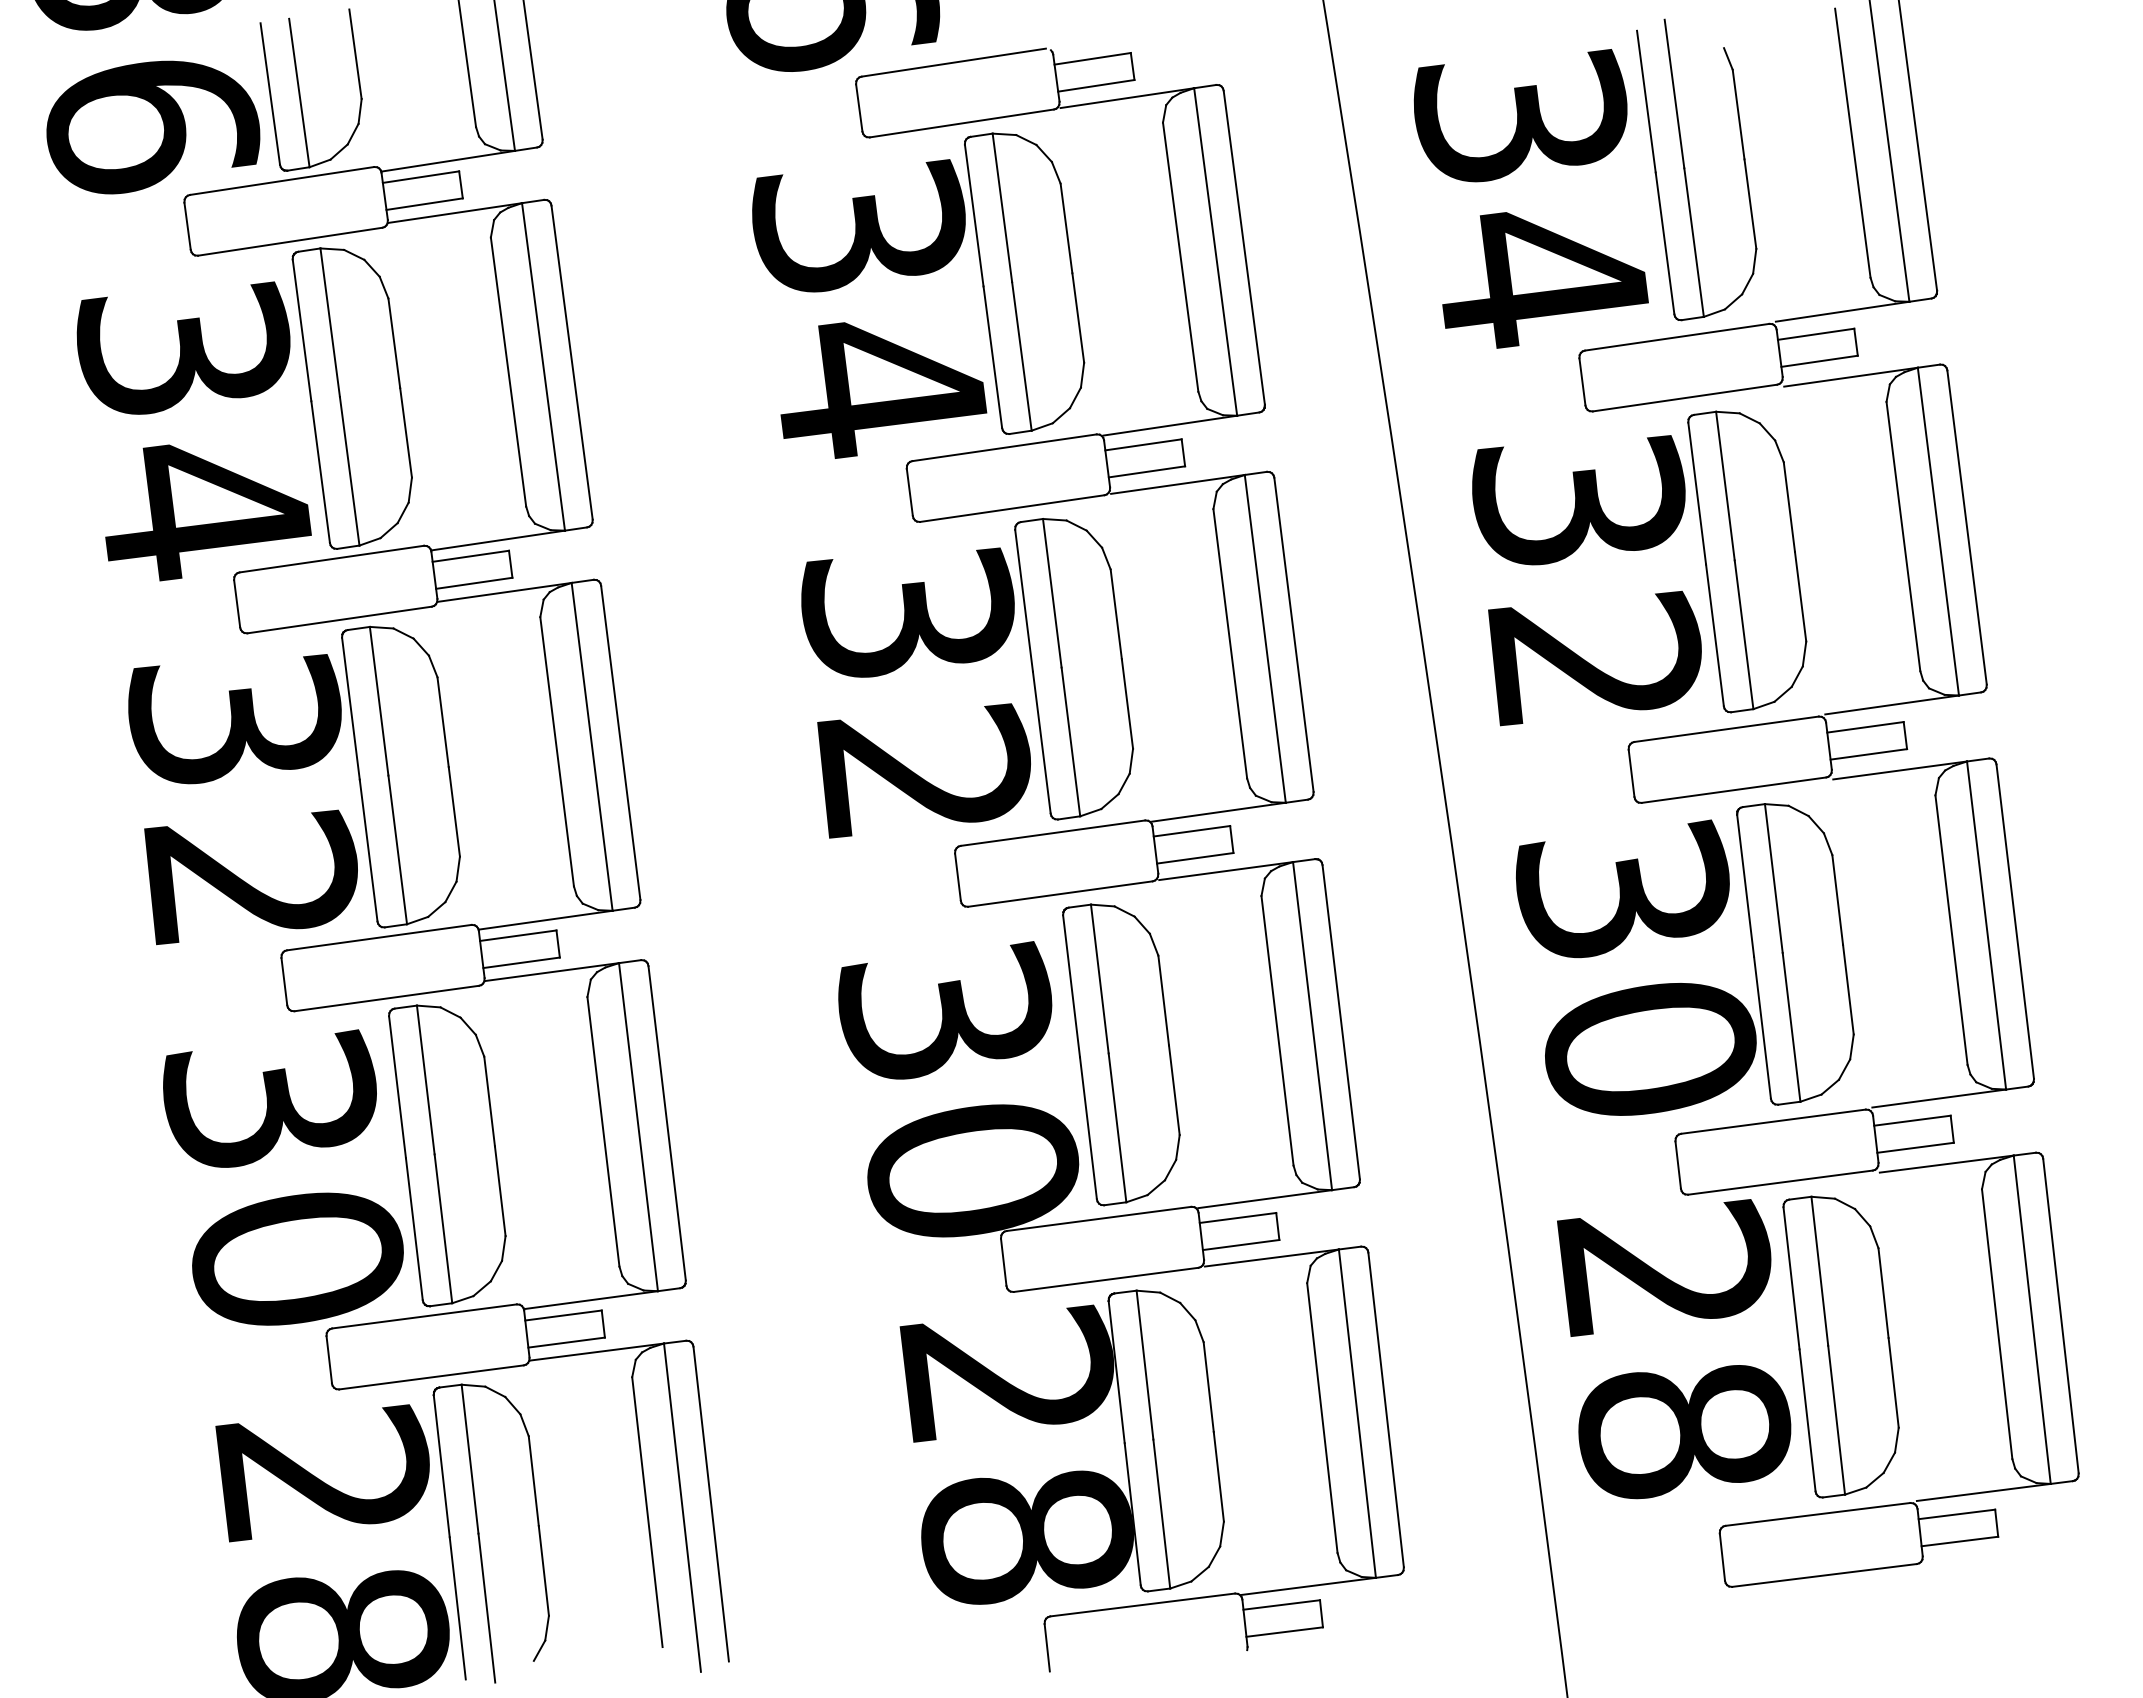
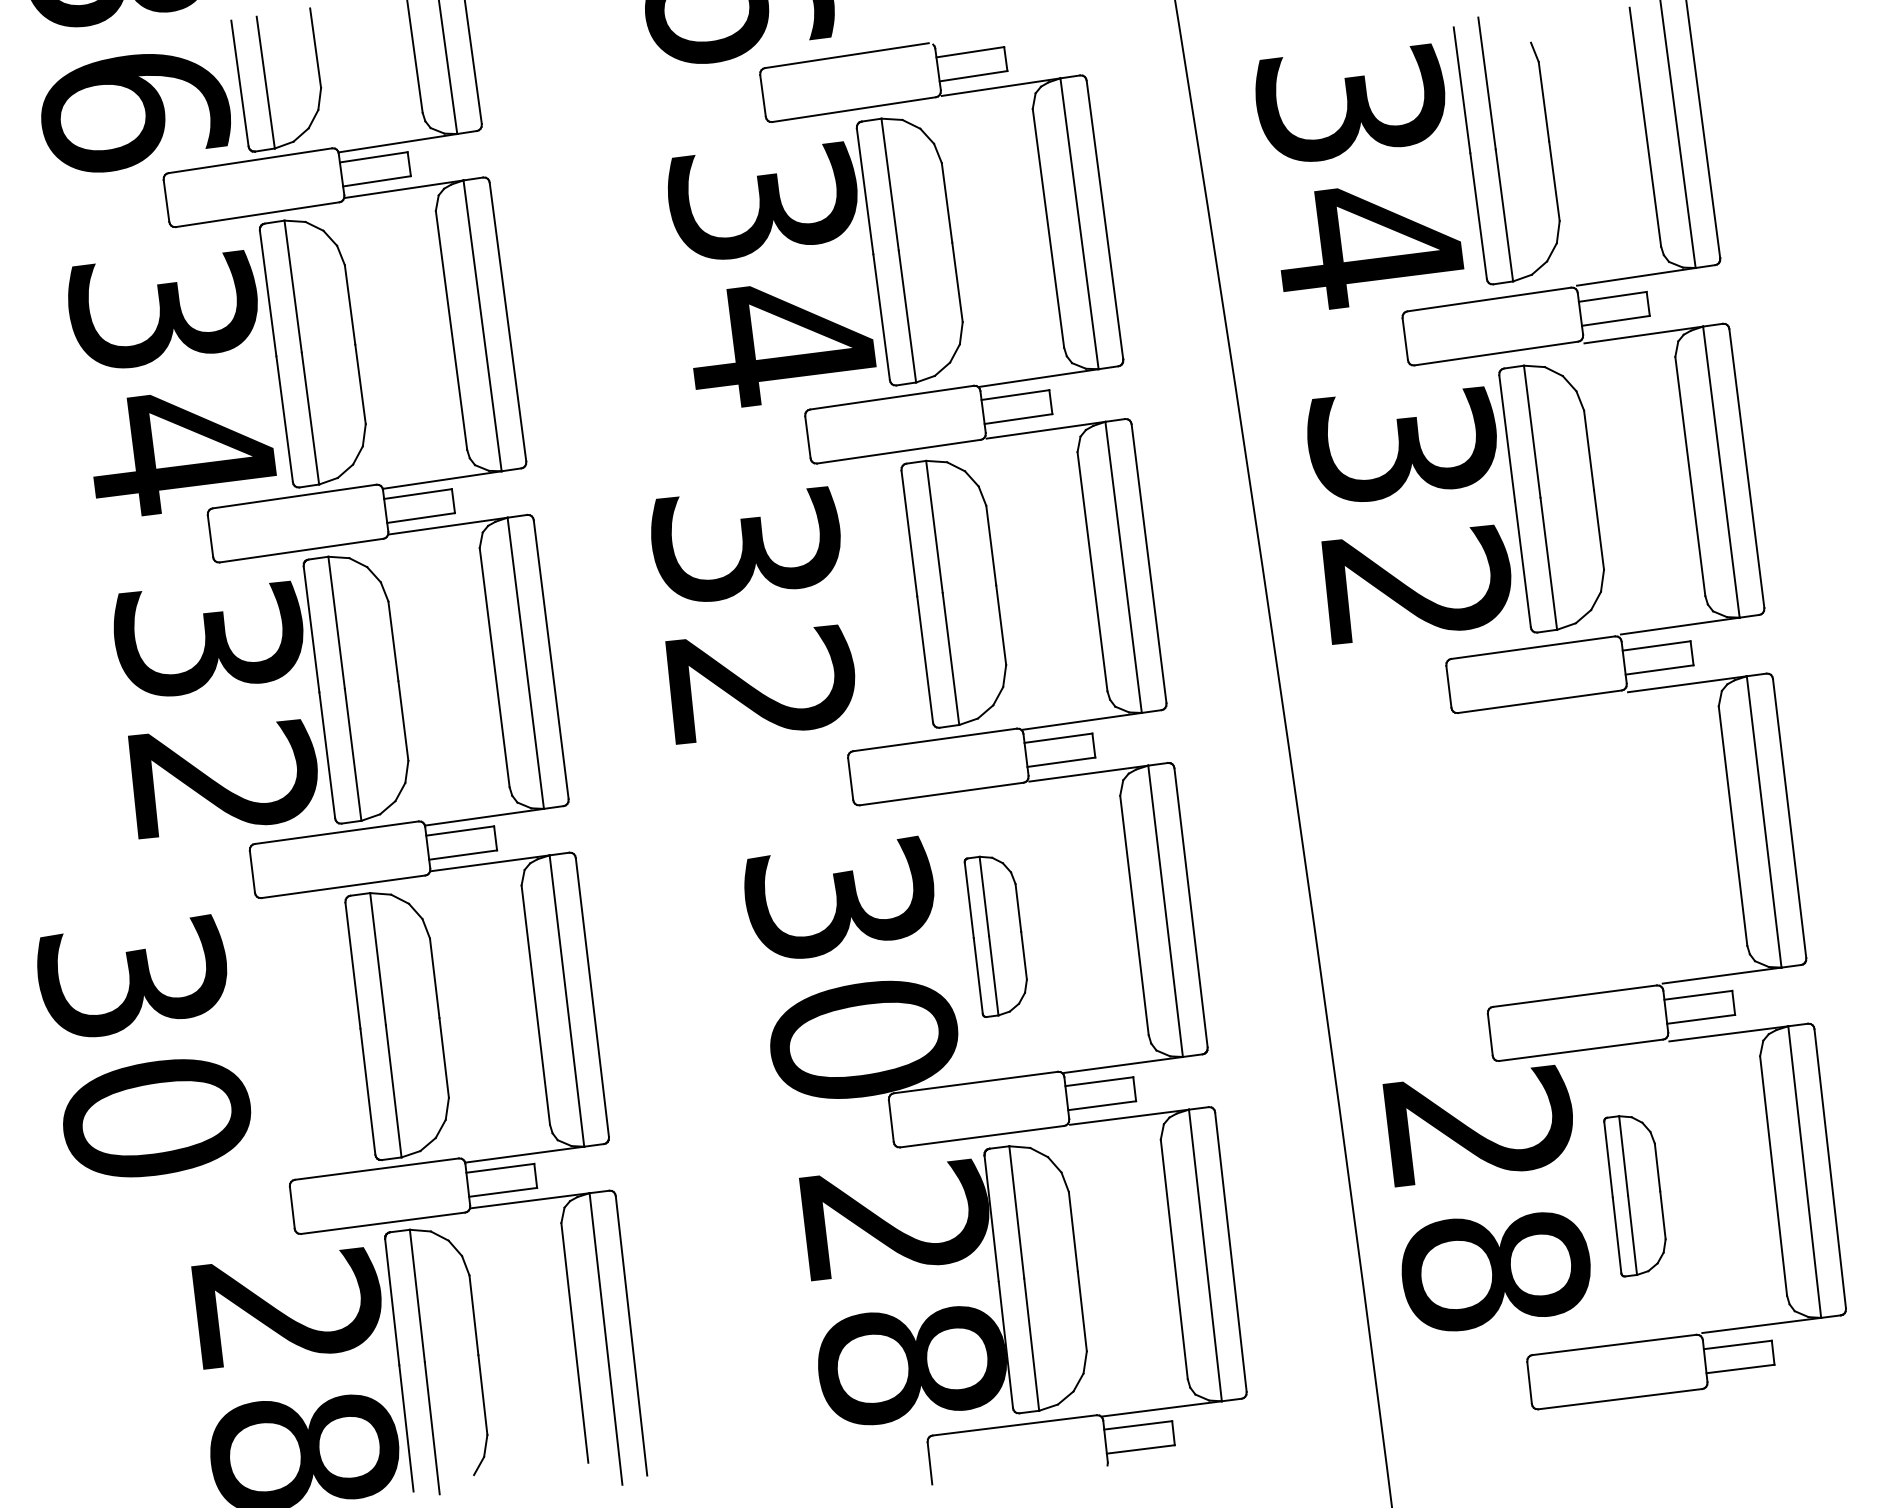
text: (915, 692) -> (752, 615), moved
part: (1685, 937) -> (1496, 832), removed
part: (1121, 1054) -> (995, 936), size x0.6
text: (283, 1177) -> (144, 1045), moved
part: (1840, 1346) -> (1634, 1195), size x0.6

